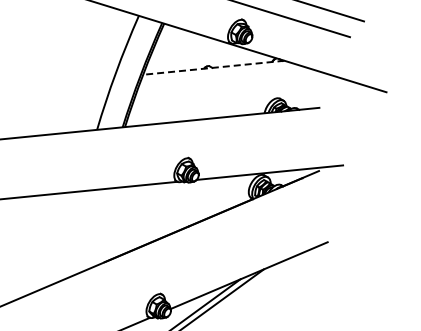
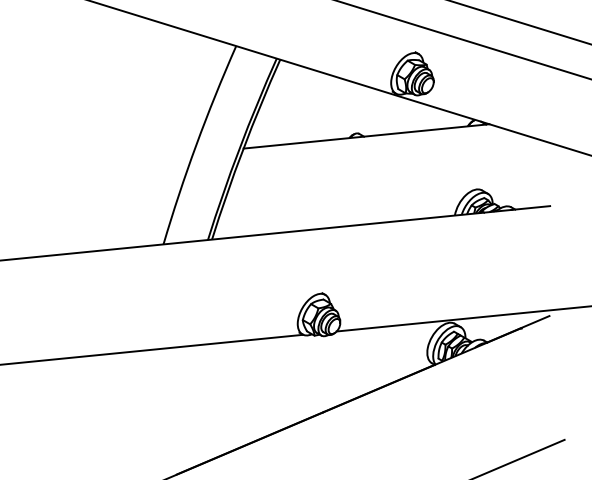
line: (213, 67) -> (365, 135), dashed -> solid

